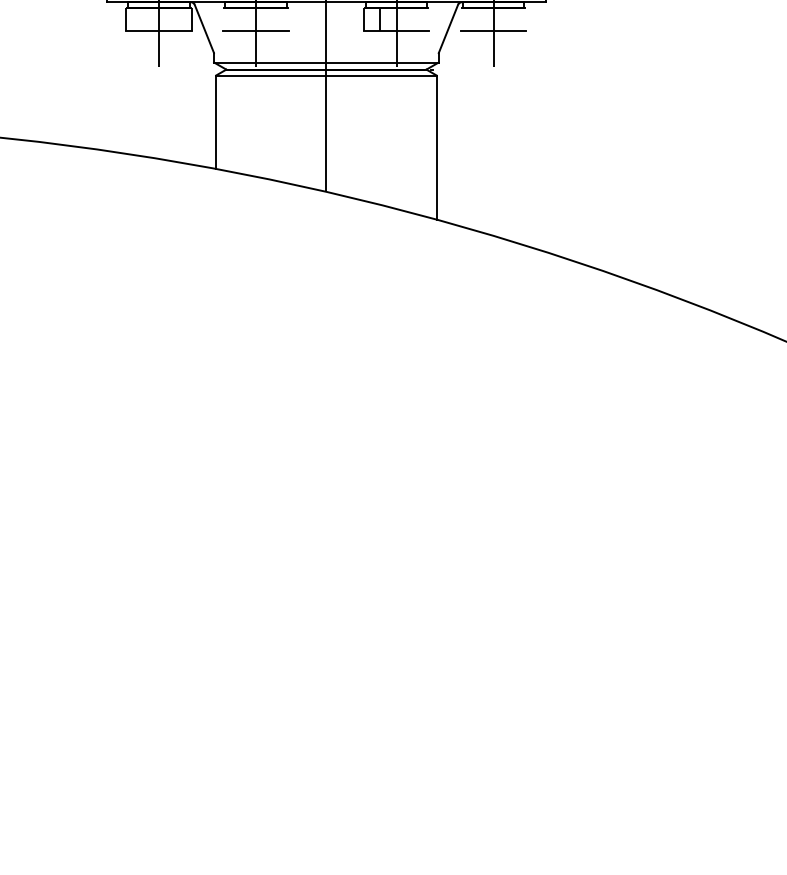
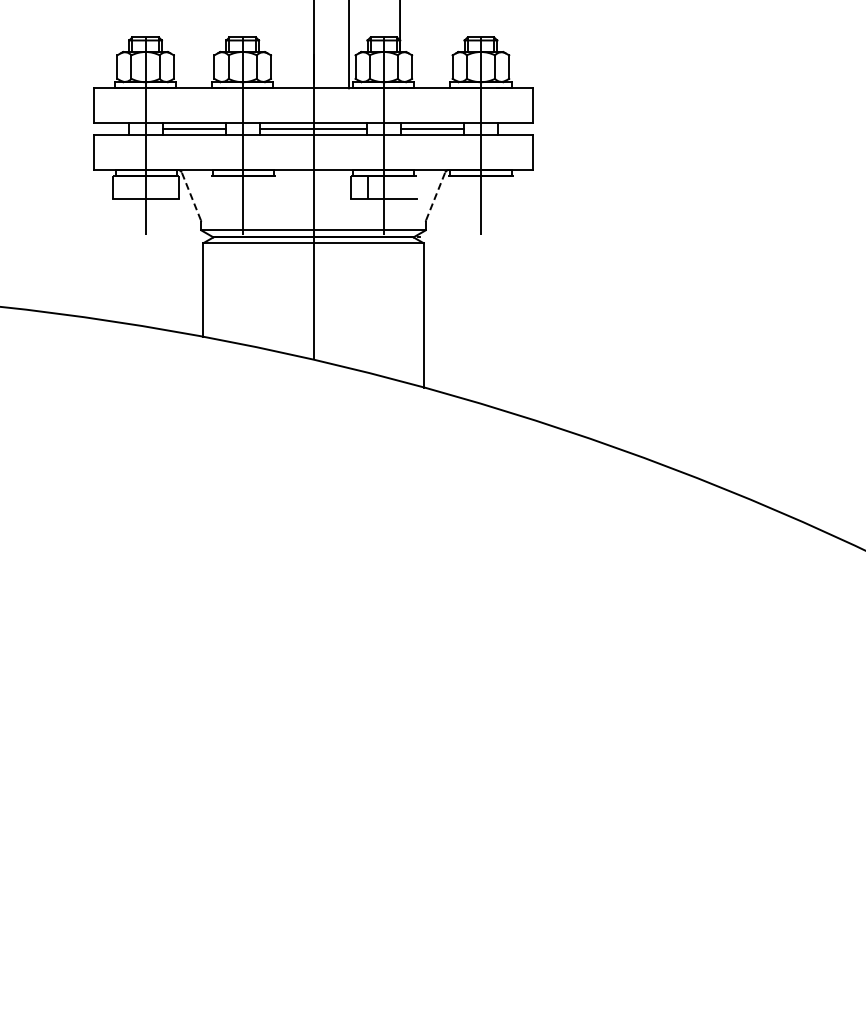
line: (204, 28) -> (191, 196), solid -> dashed
line: (448, 28) -> (435, 196), solid -> dashed
line: (255, 31) -> (242, 199), removed
line: (493, 31) -> (480, 199), removed

